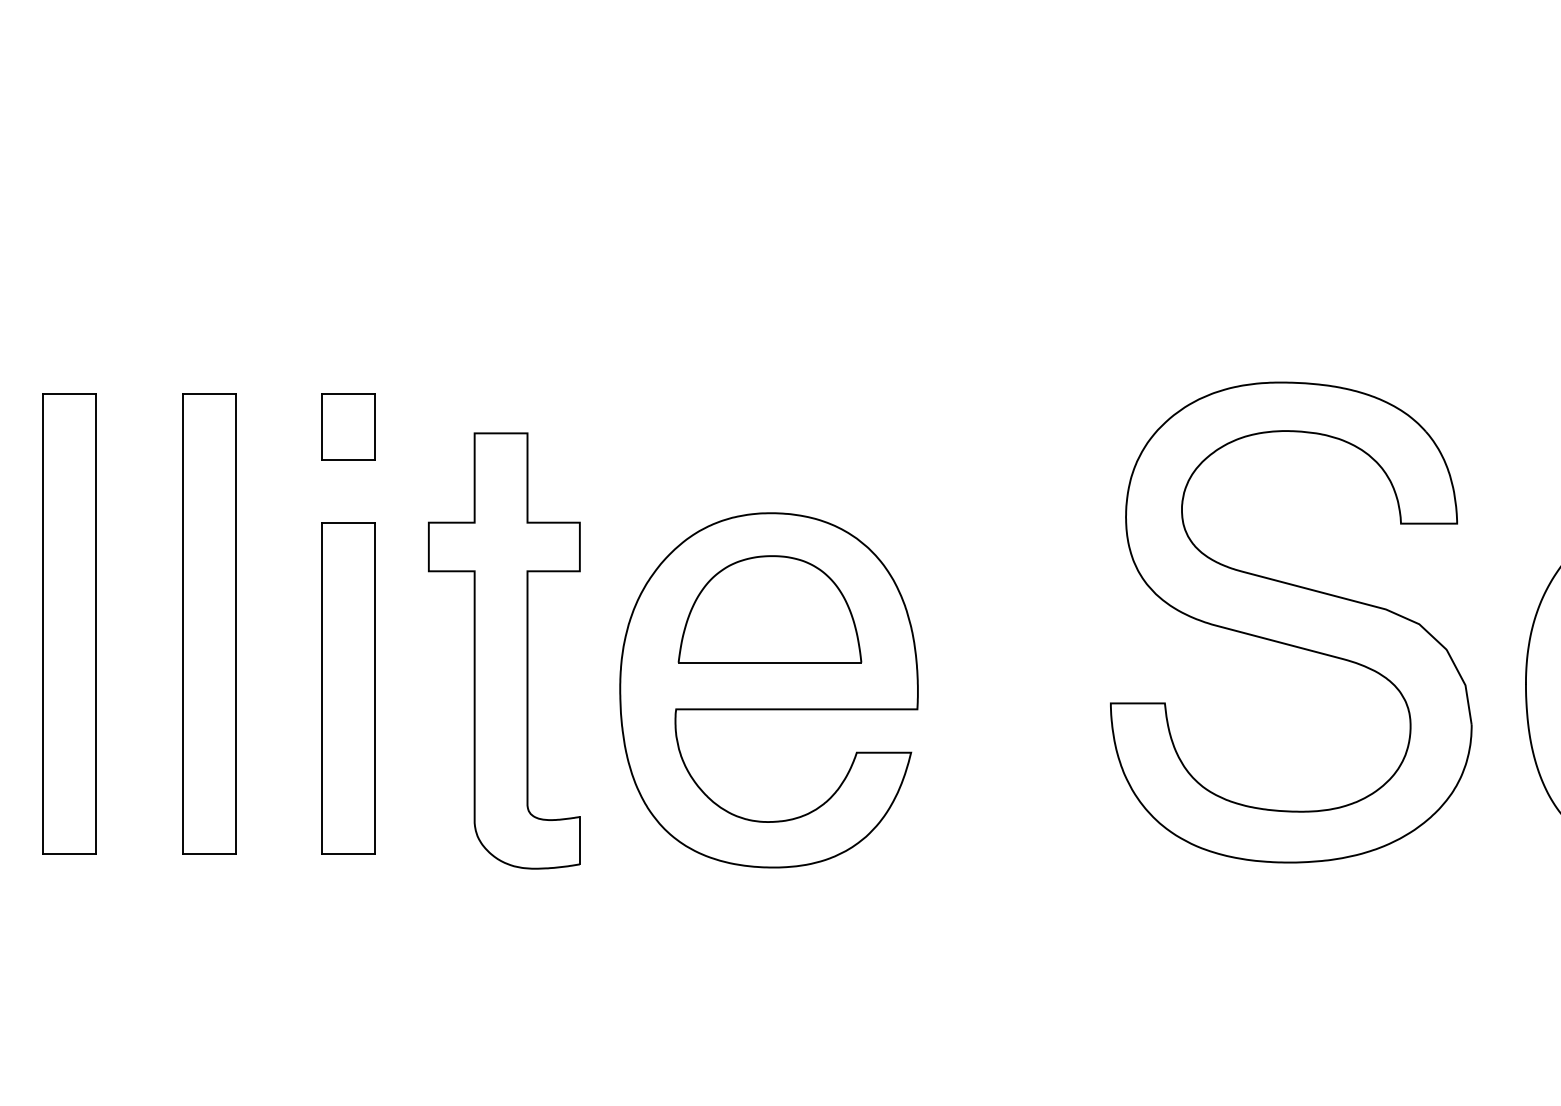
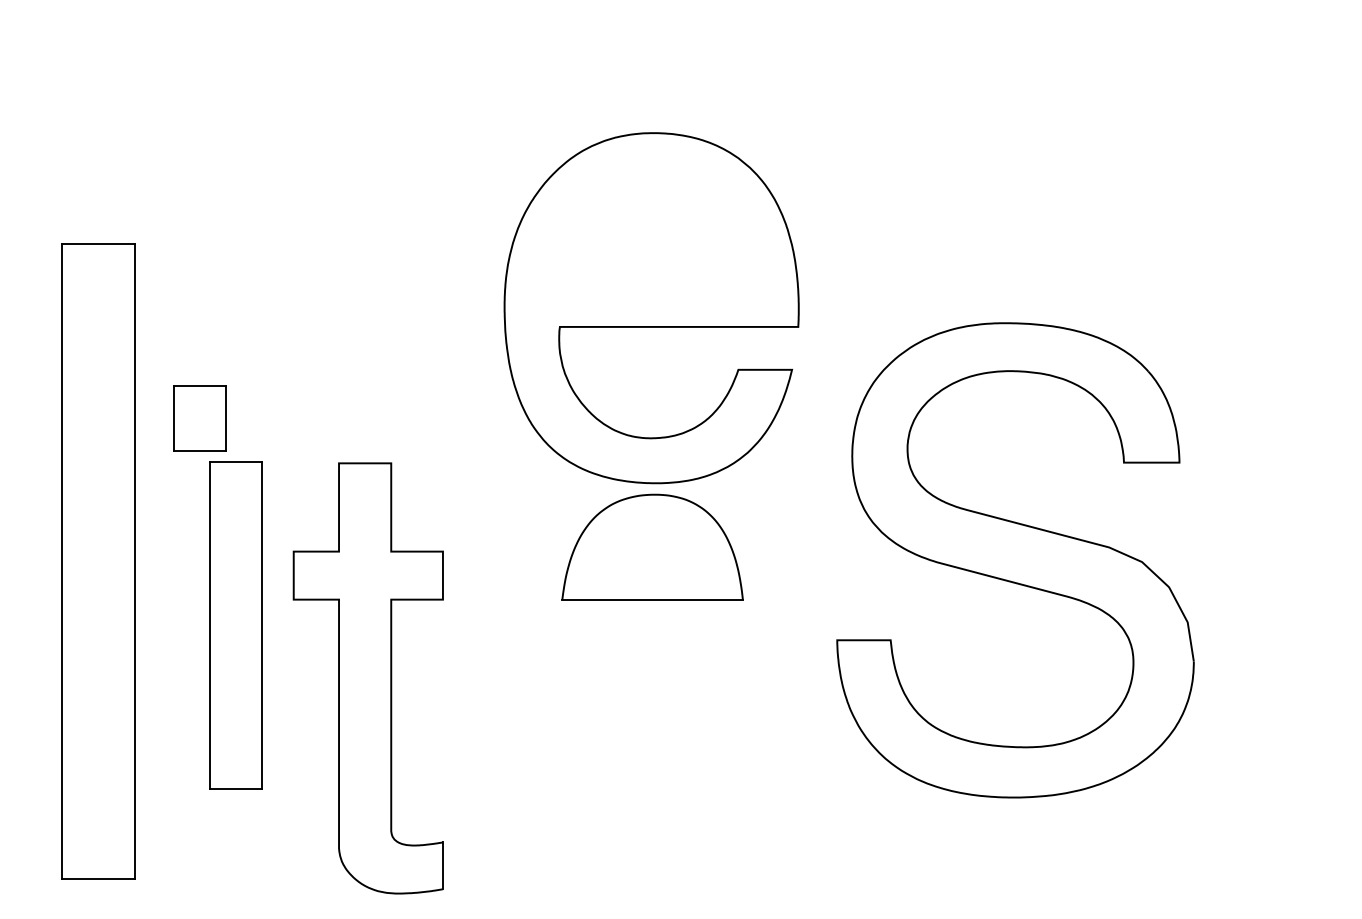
part: (348, 426) -> (200, 418), moved
part: (1291, 622) -> (1015, 560), moved
part: (209, 623) -> (98, 561), size x1.4
part: (504, 650) -> (368, 677), moved
part: (768, 690) -> (651, 308), moved

